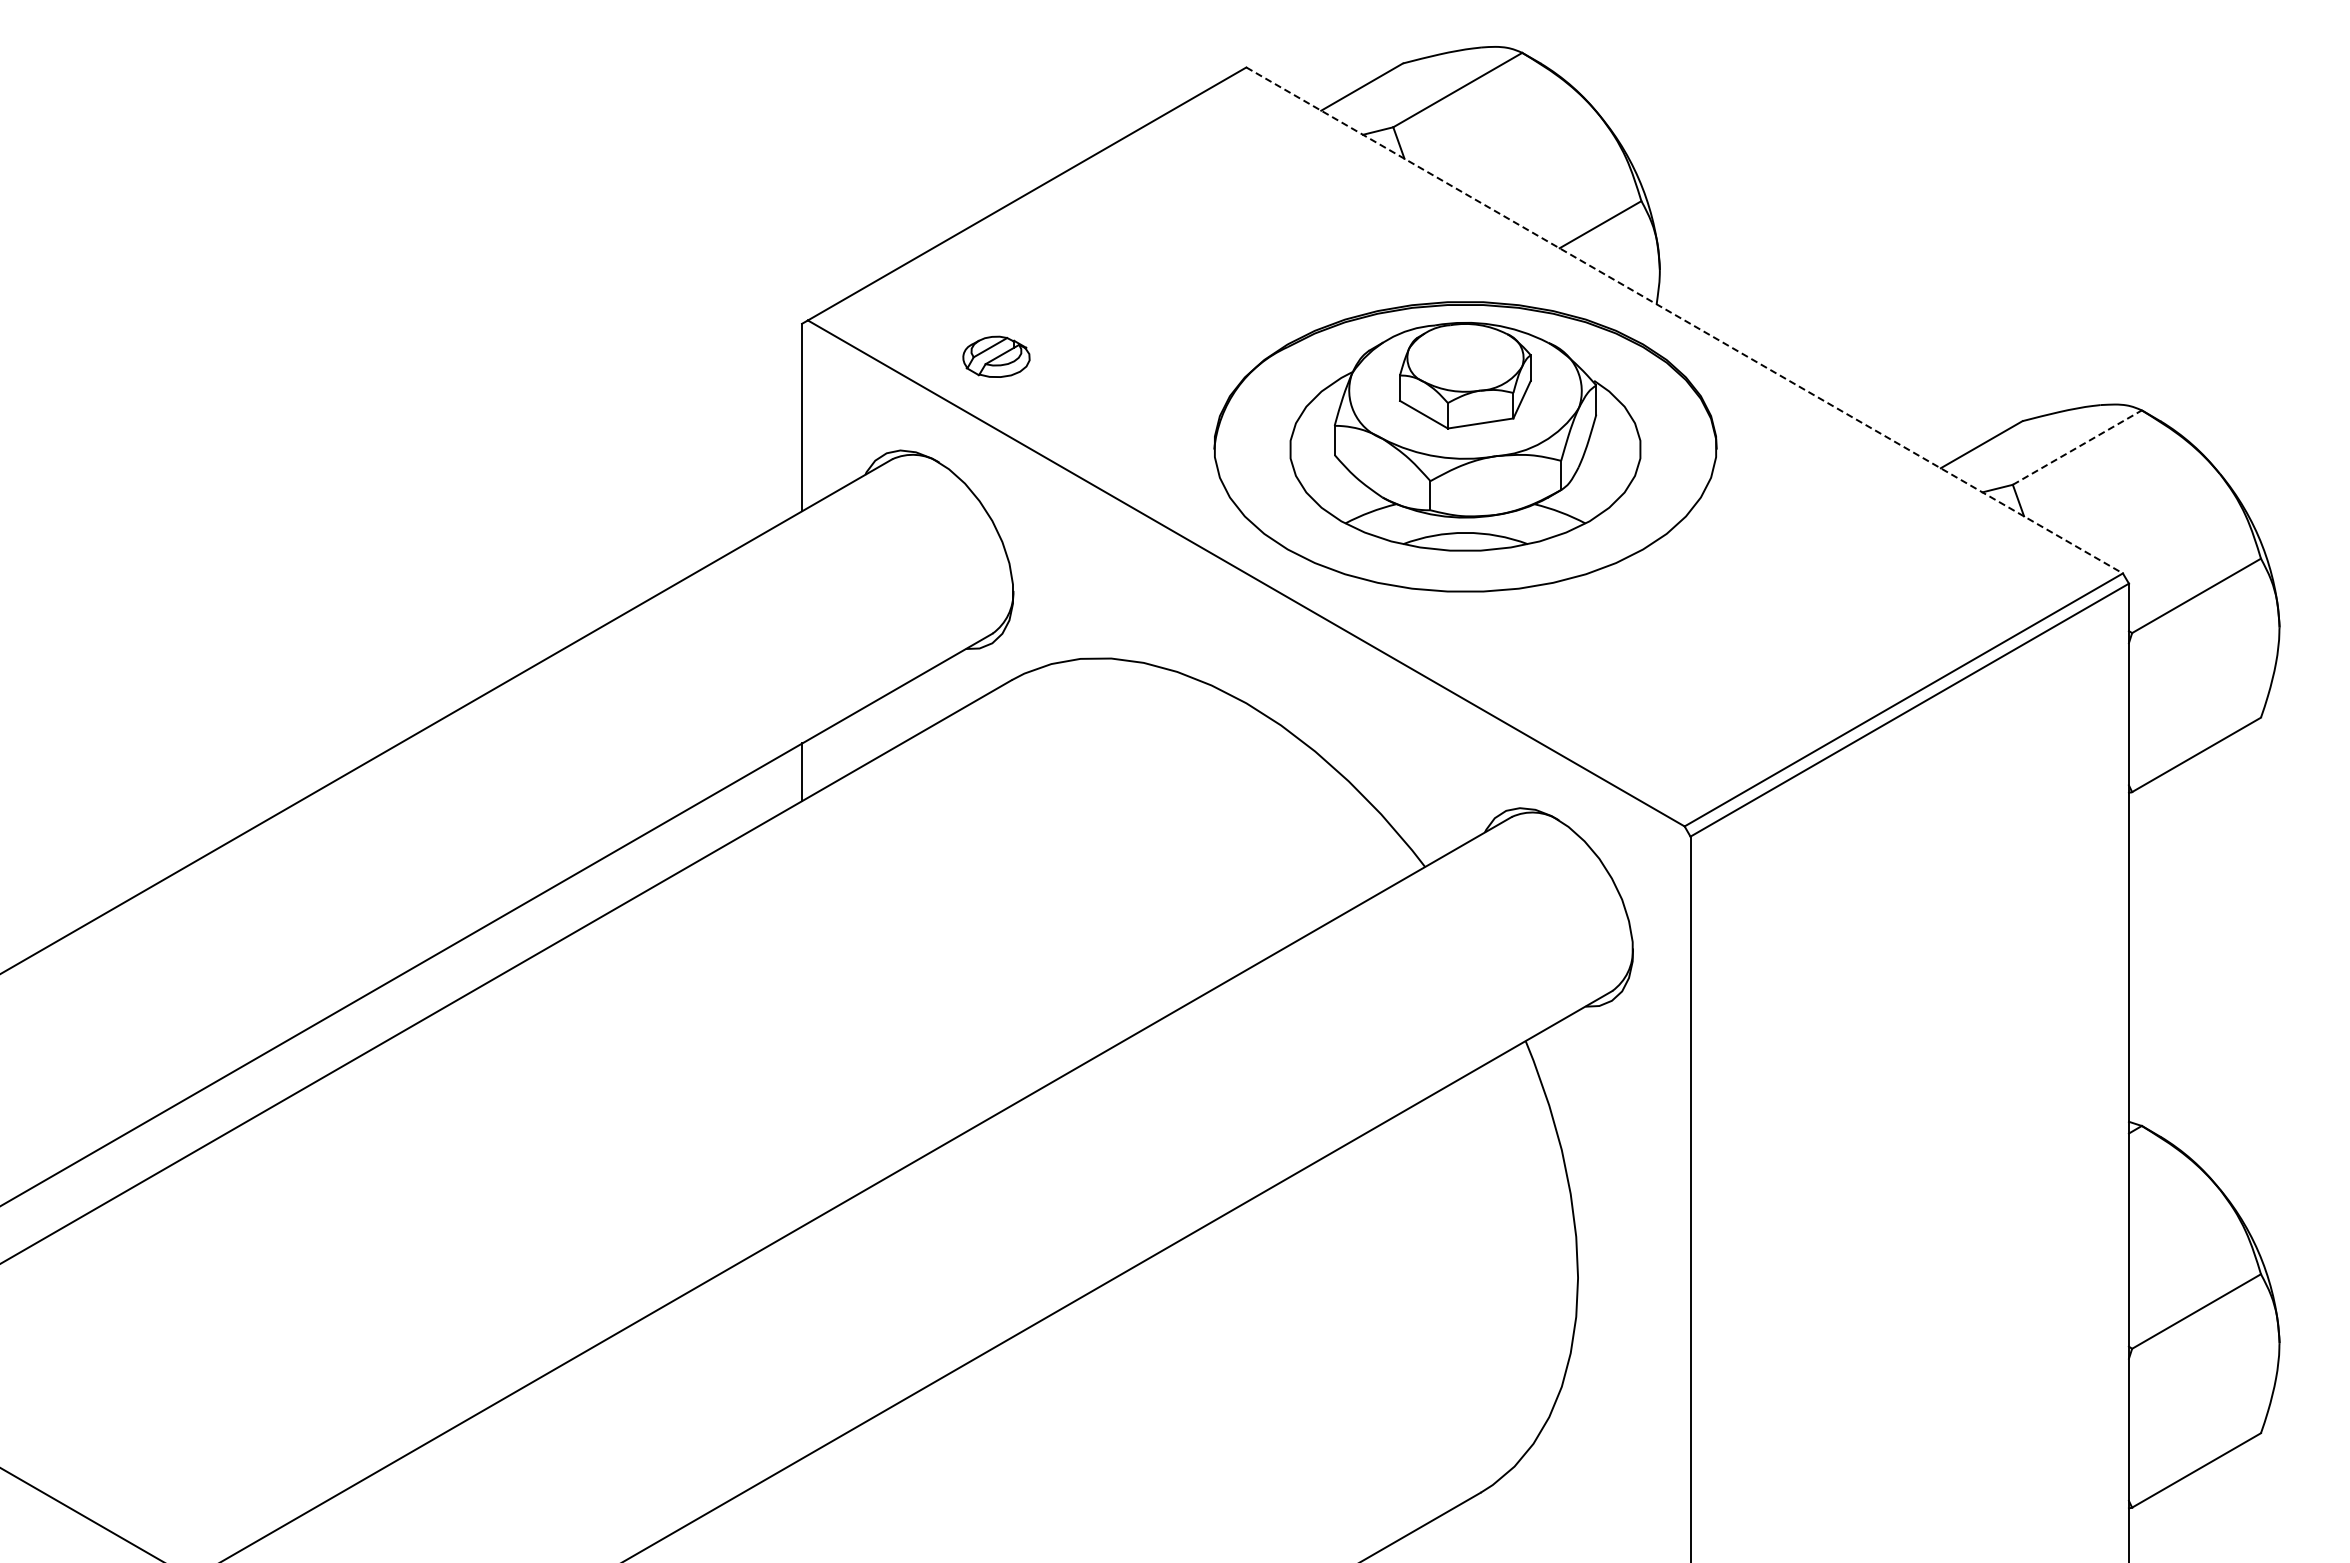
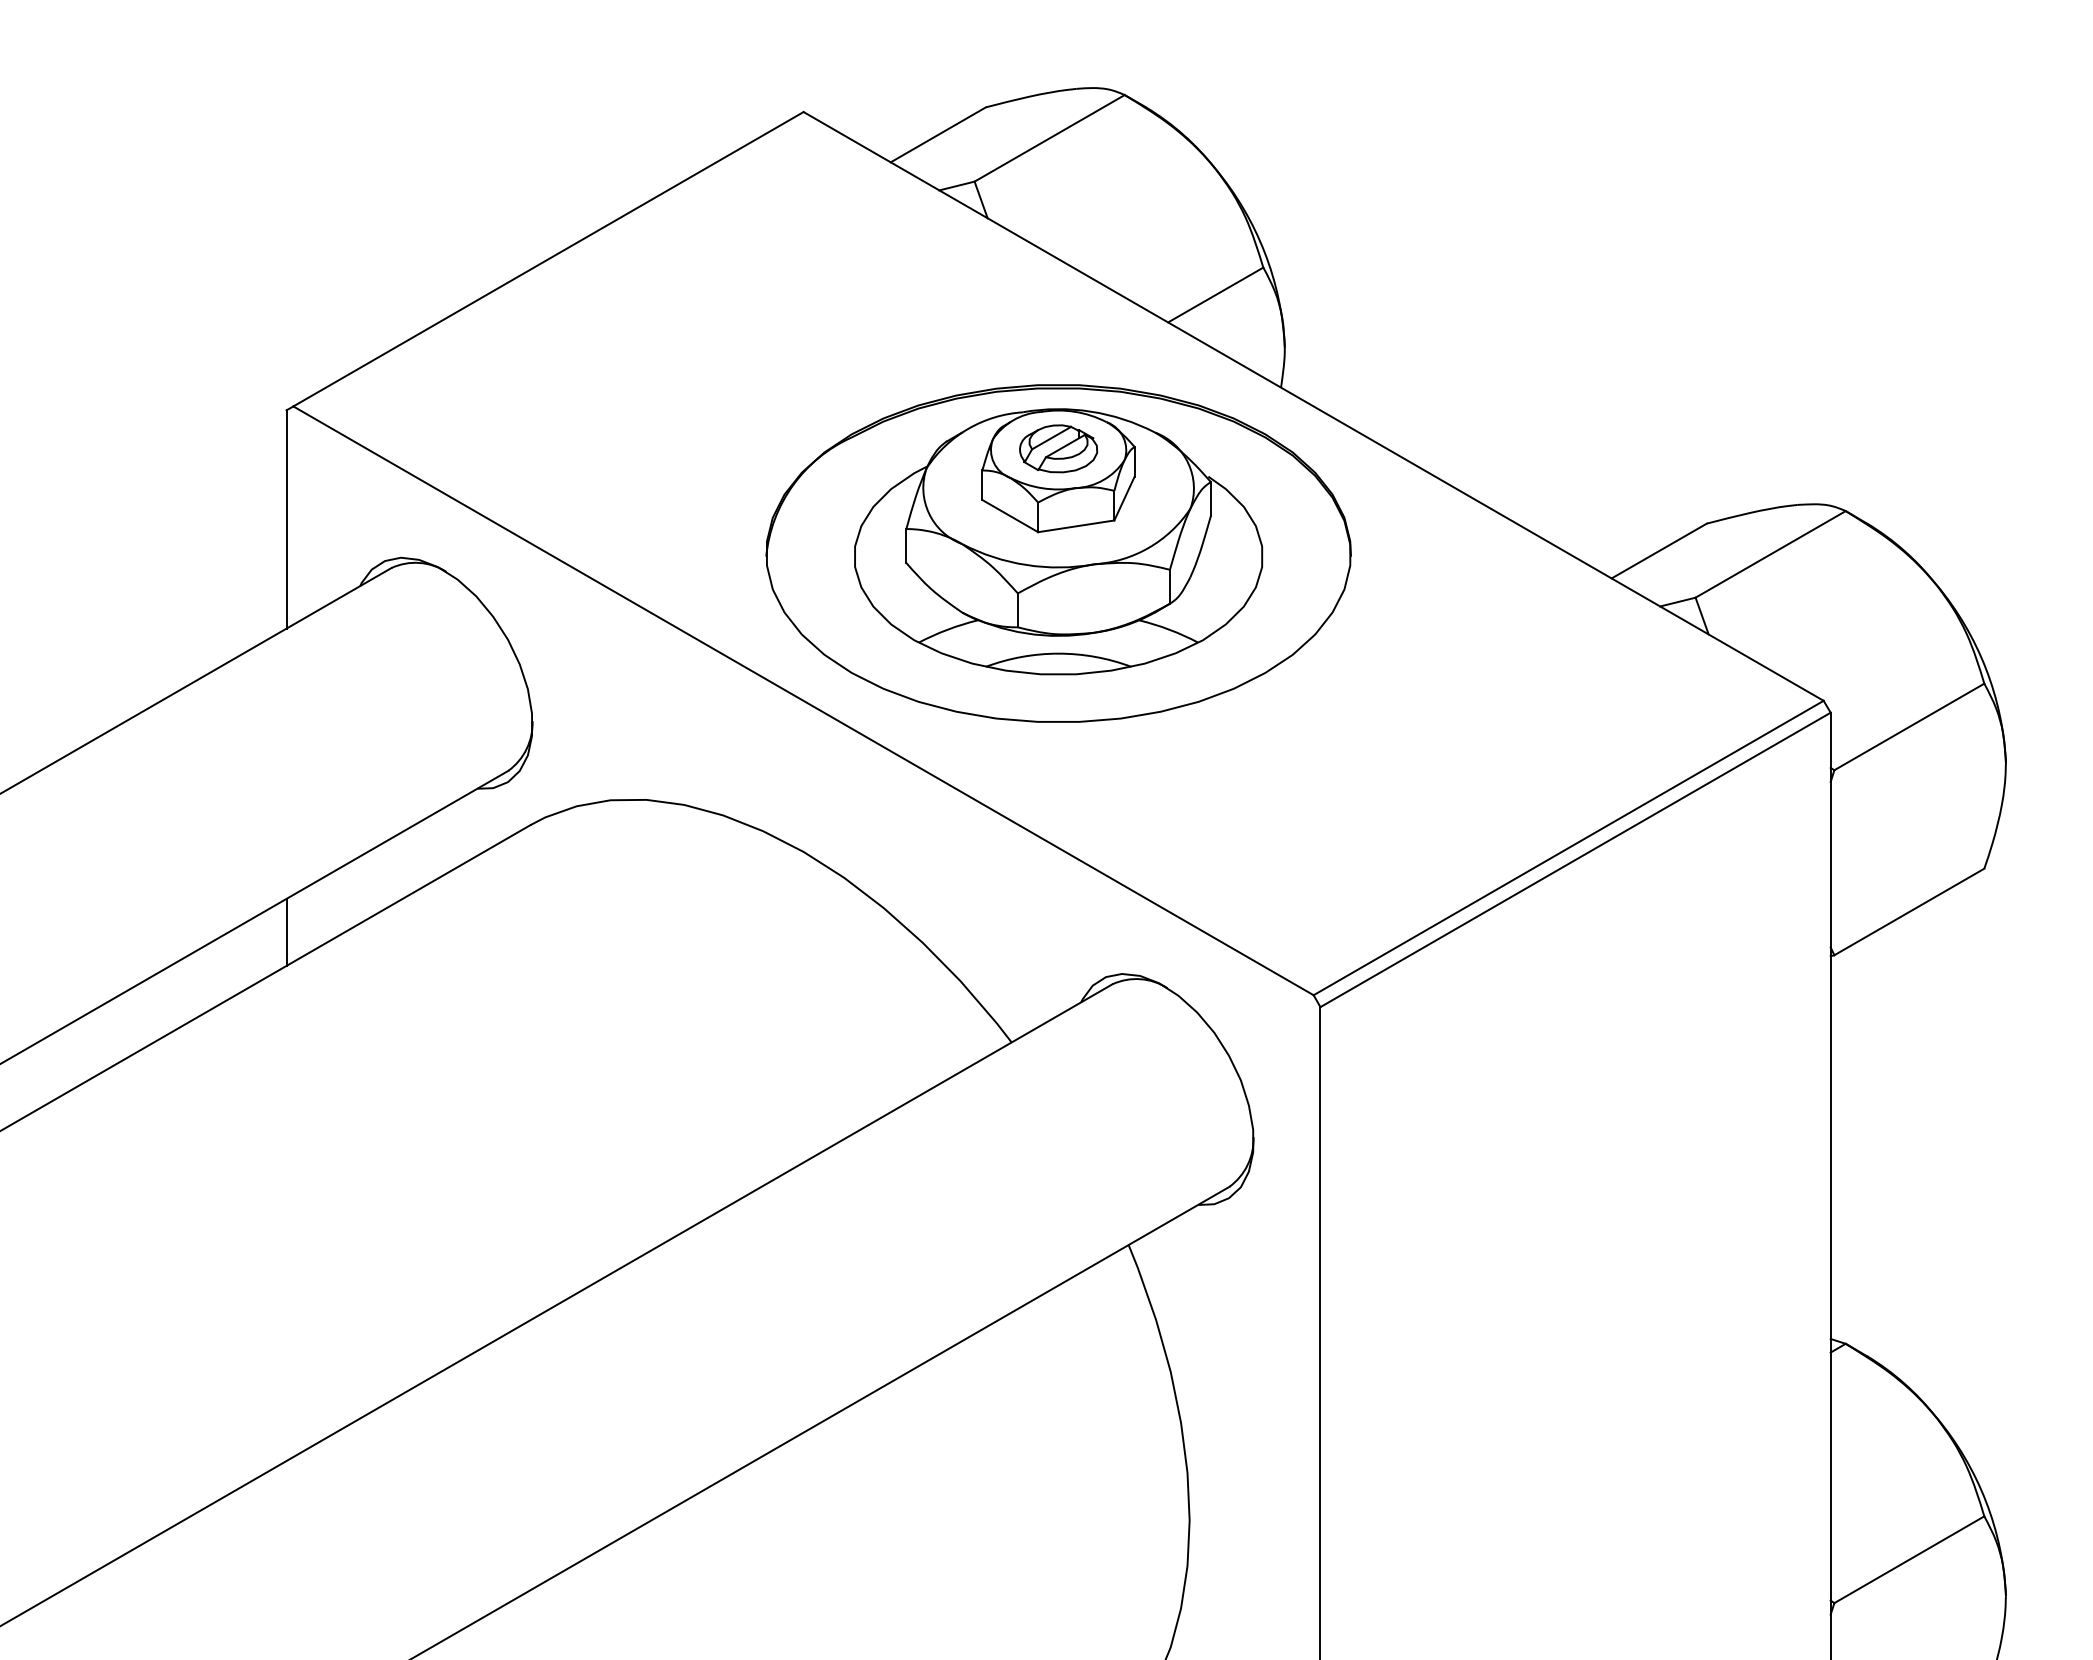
line: (1685, 320) -> (1314, 406), dashed -> solid
part: (996, 356) -> (1058, 448), moved
line: (2077, 447) -> (1770, 554), dashed -> solid

